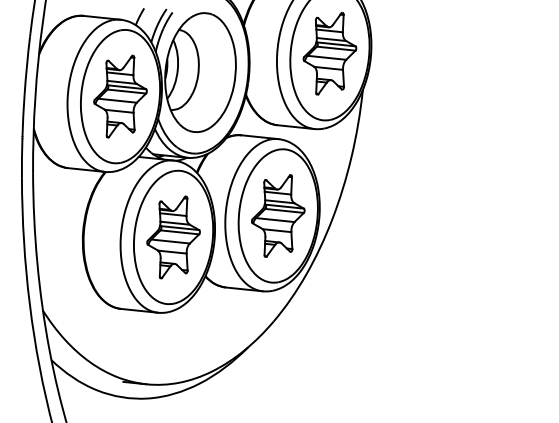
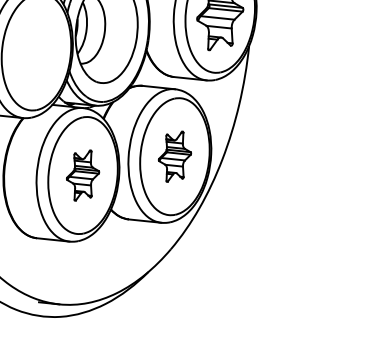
part: (120, 96) -> (36, 51), removed
part: (278, 215) -> (175, 156), size x0.7
part: (173, 237) -> (82, 175), size x0.7

